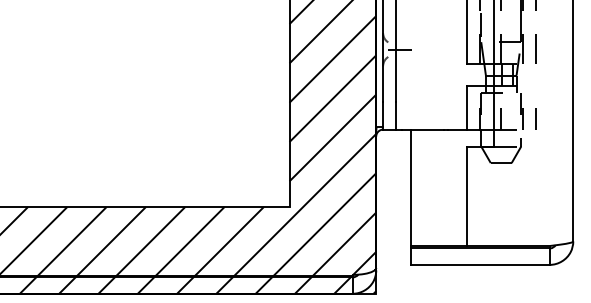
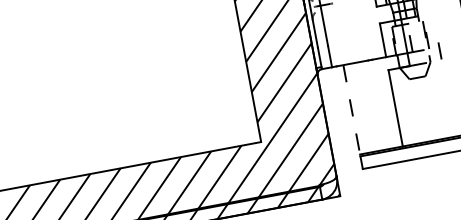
line: (535, 118) -> (439, 50), moved
line: (410, 188) -> (351, 110), solid -> dashed

